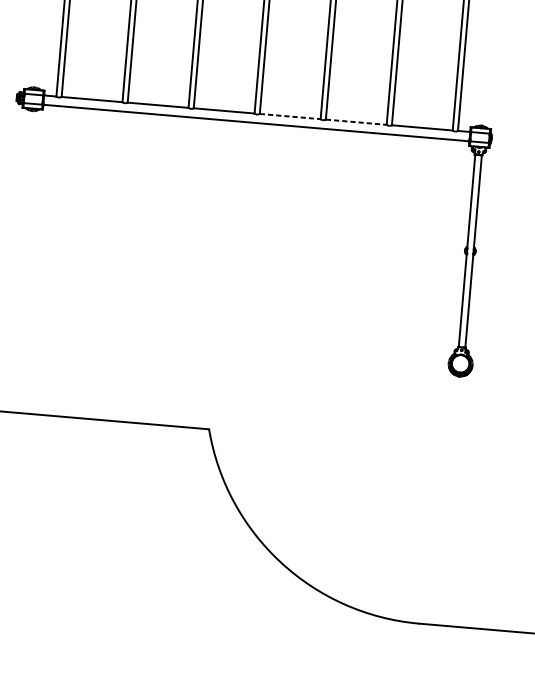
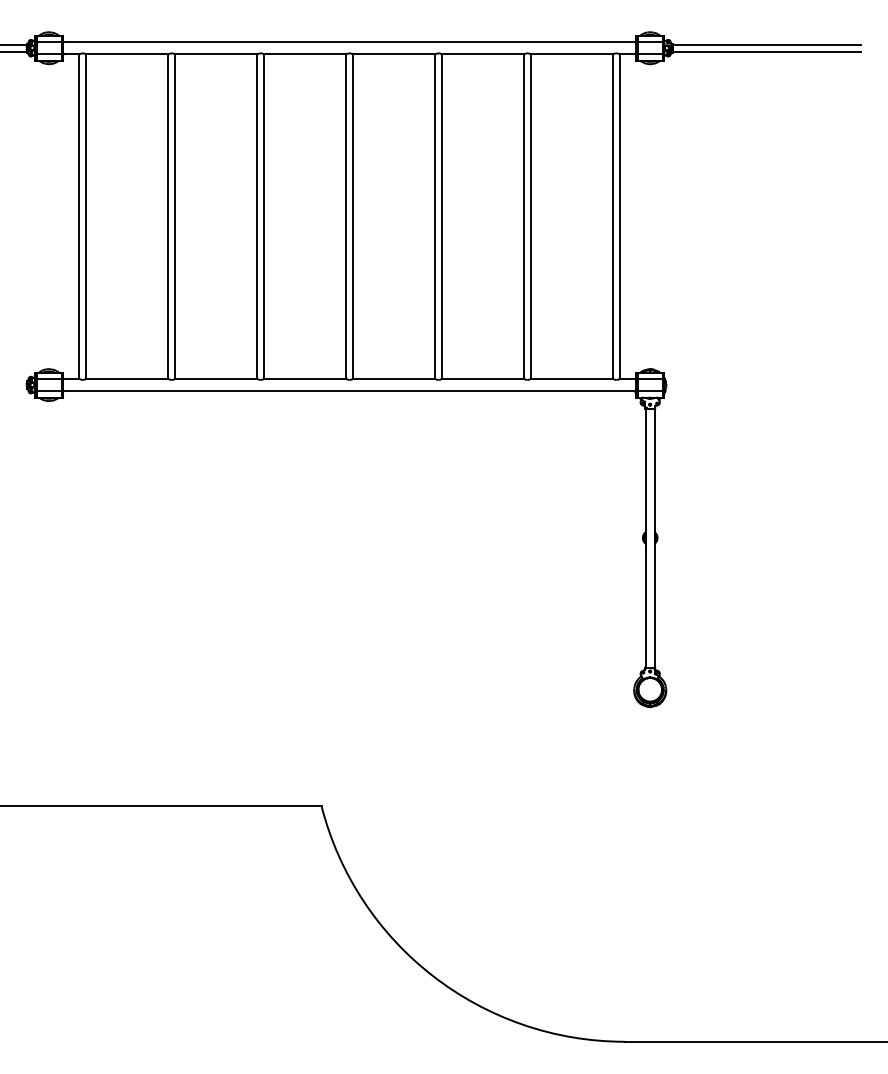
line: (290, 116) -> (394, 378), dashed -> solid
line: (356, 122) -> (483, 378), dashed -> solid

